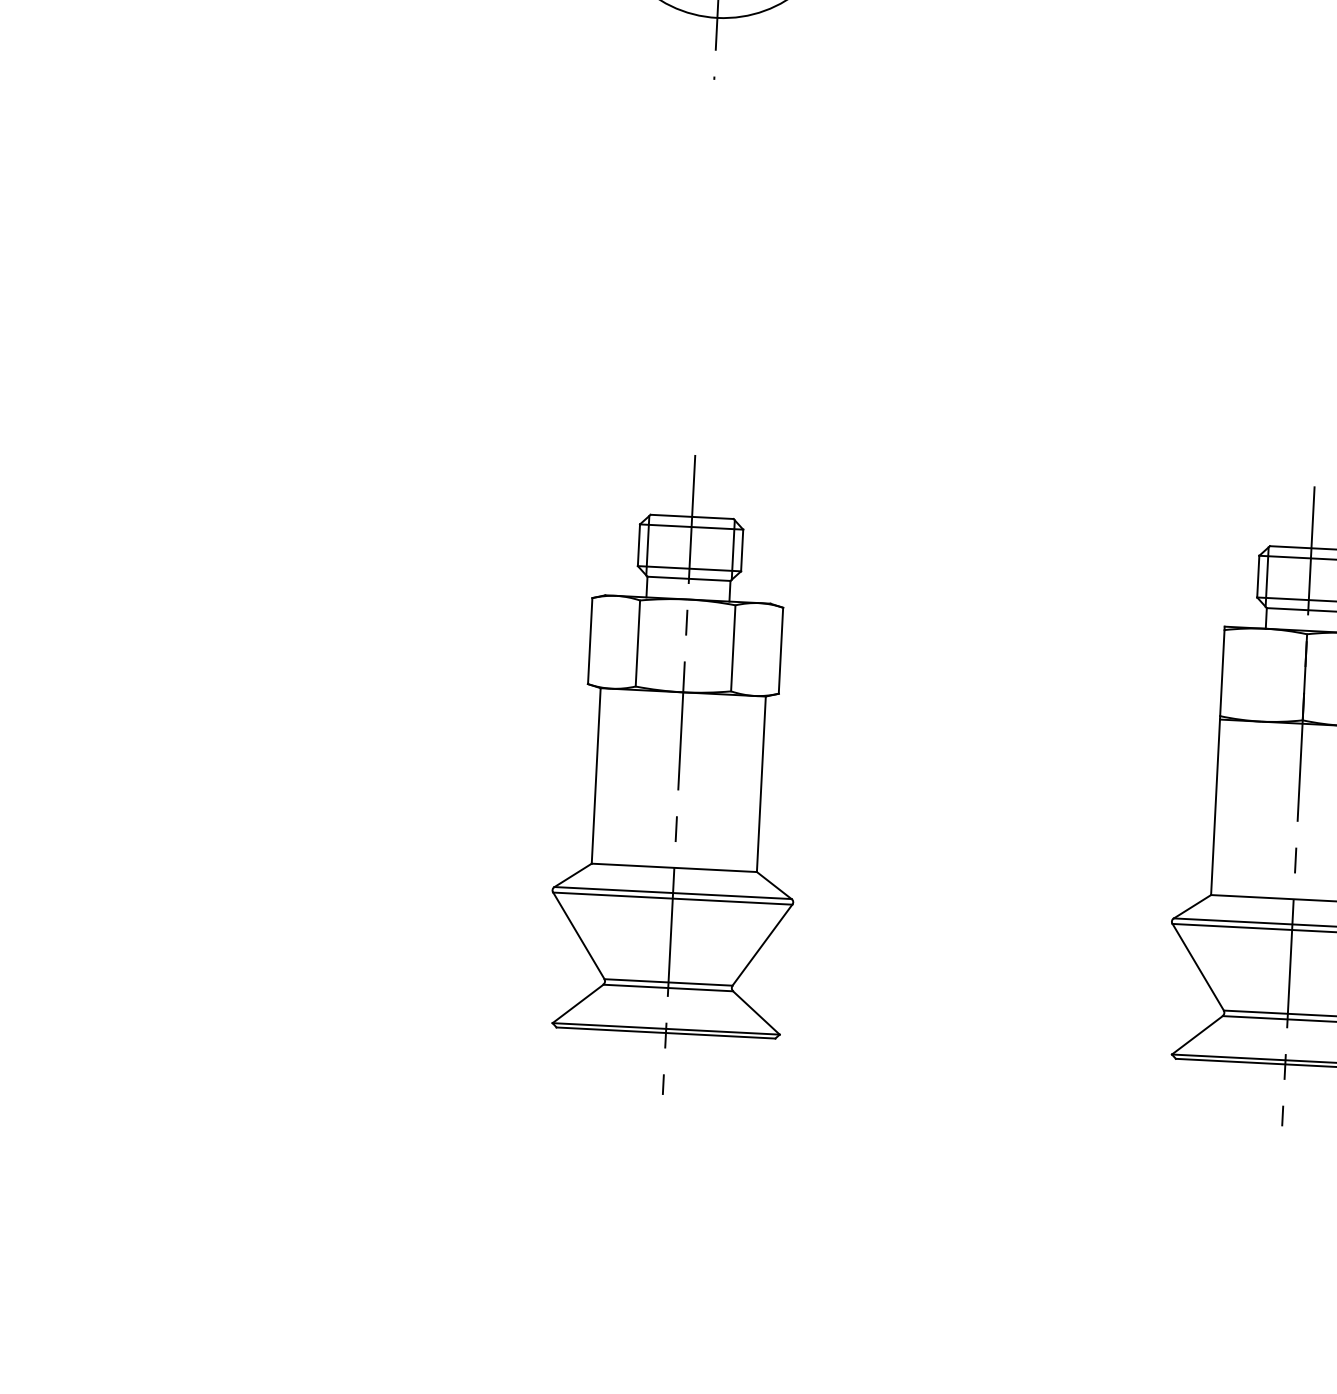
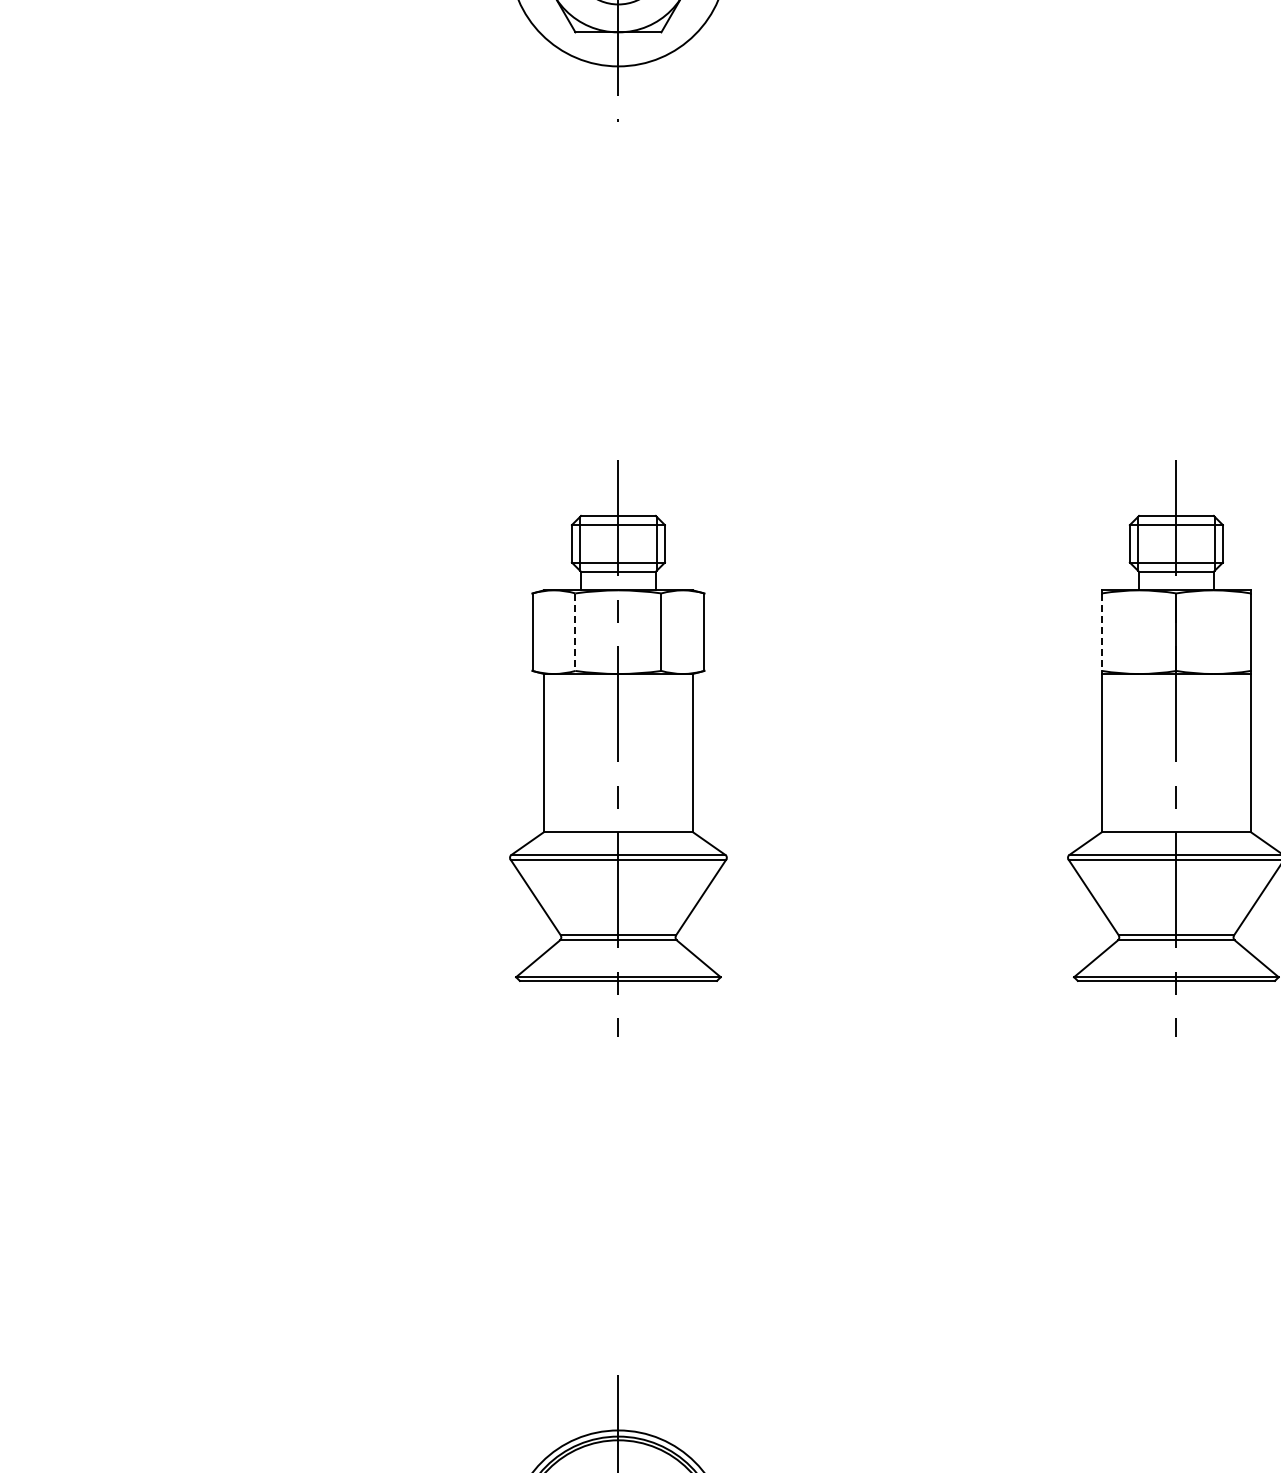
line: (637, 643) -> (575, 632), solid -> dashed
line: (1222, 673) -> (1102, 632), solid -> dashed

